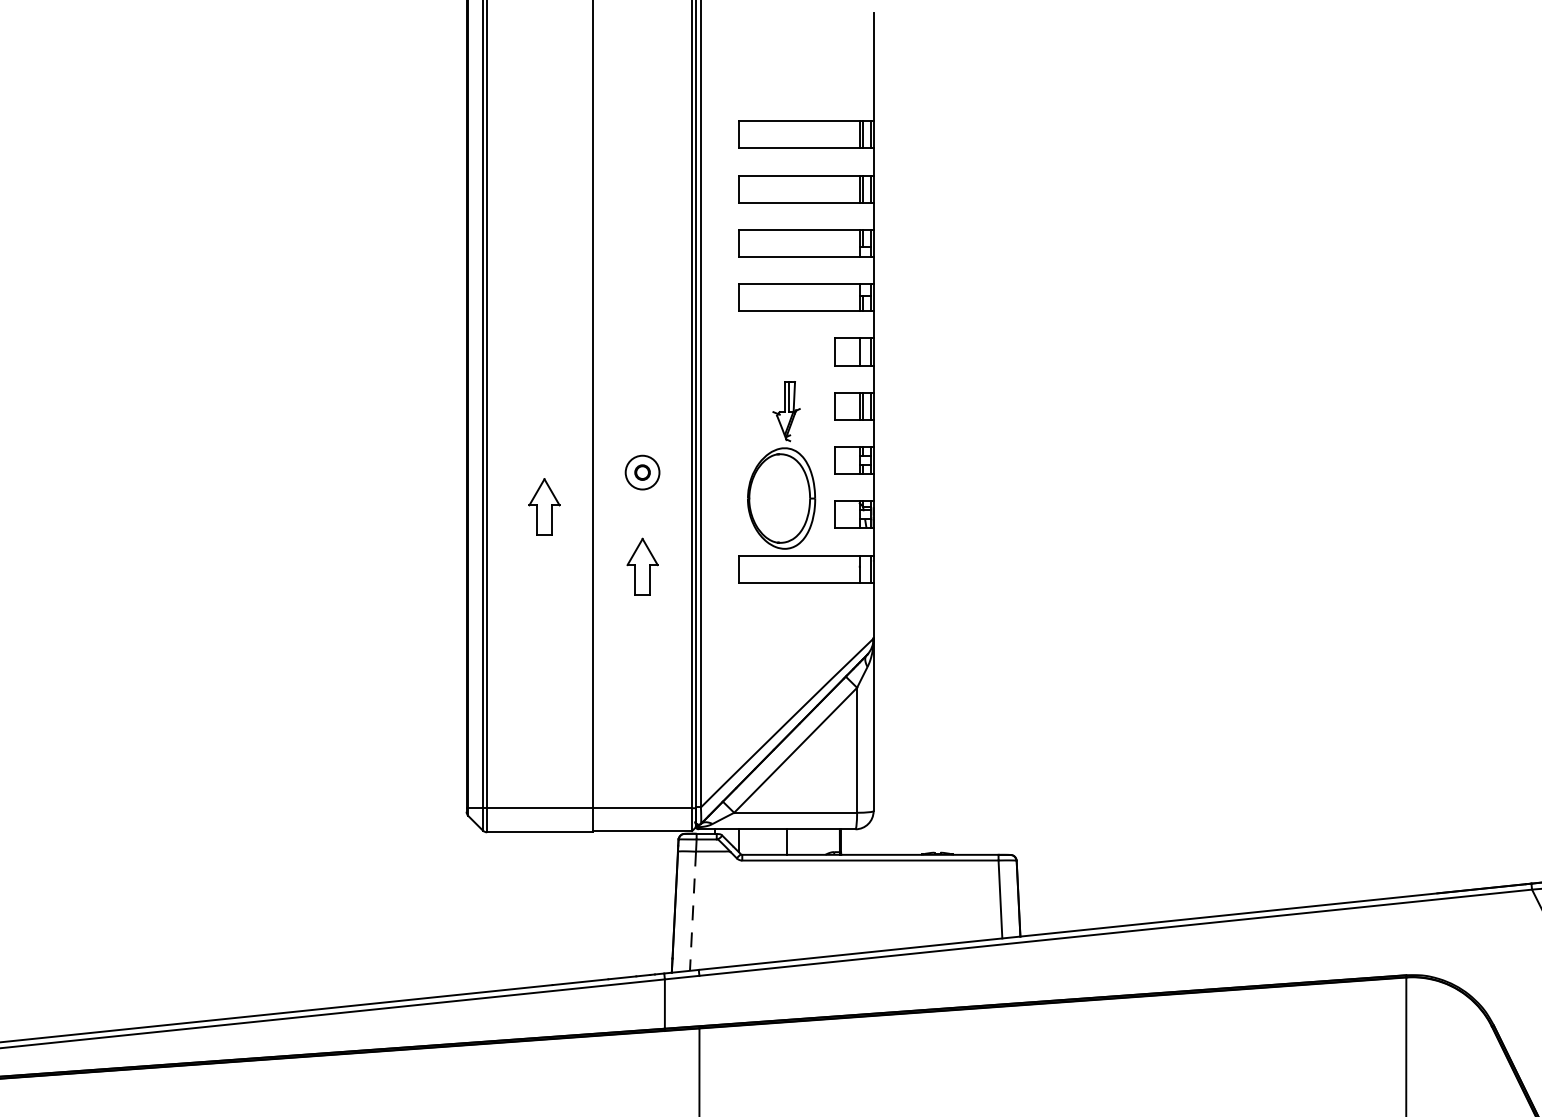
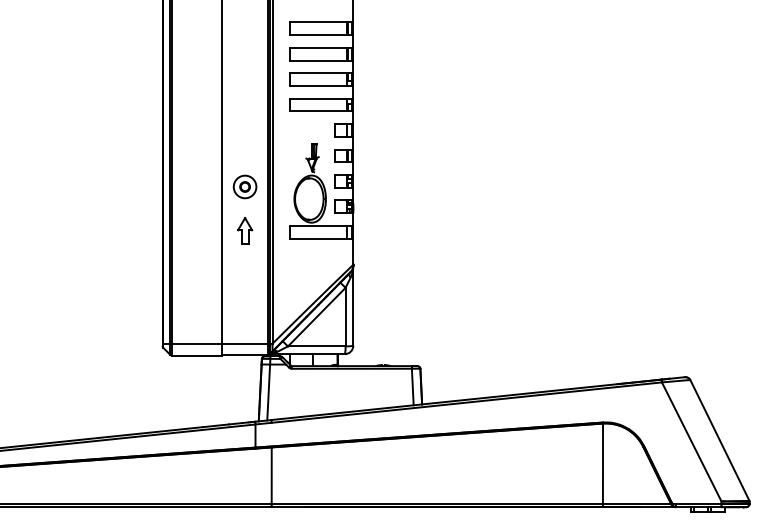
part: (641, 471) -> (244, 186), size x1.43
part: (545, 505) -> (199, 202), removed
line: (692, 911) -> (268, 392), dashed -> solid

